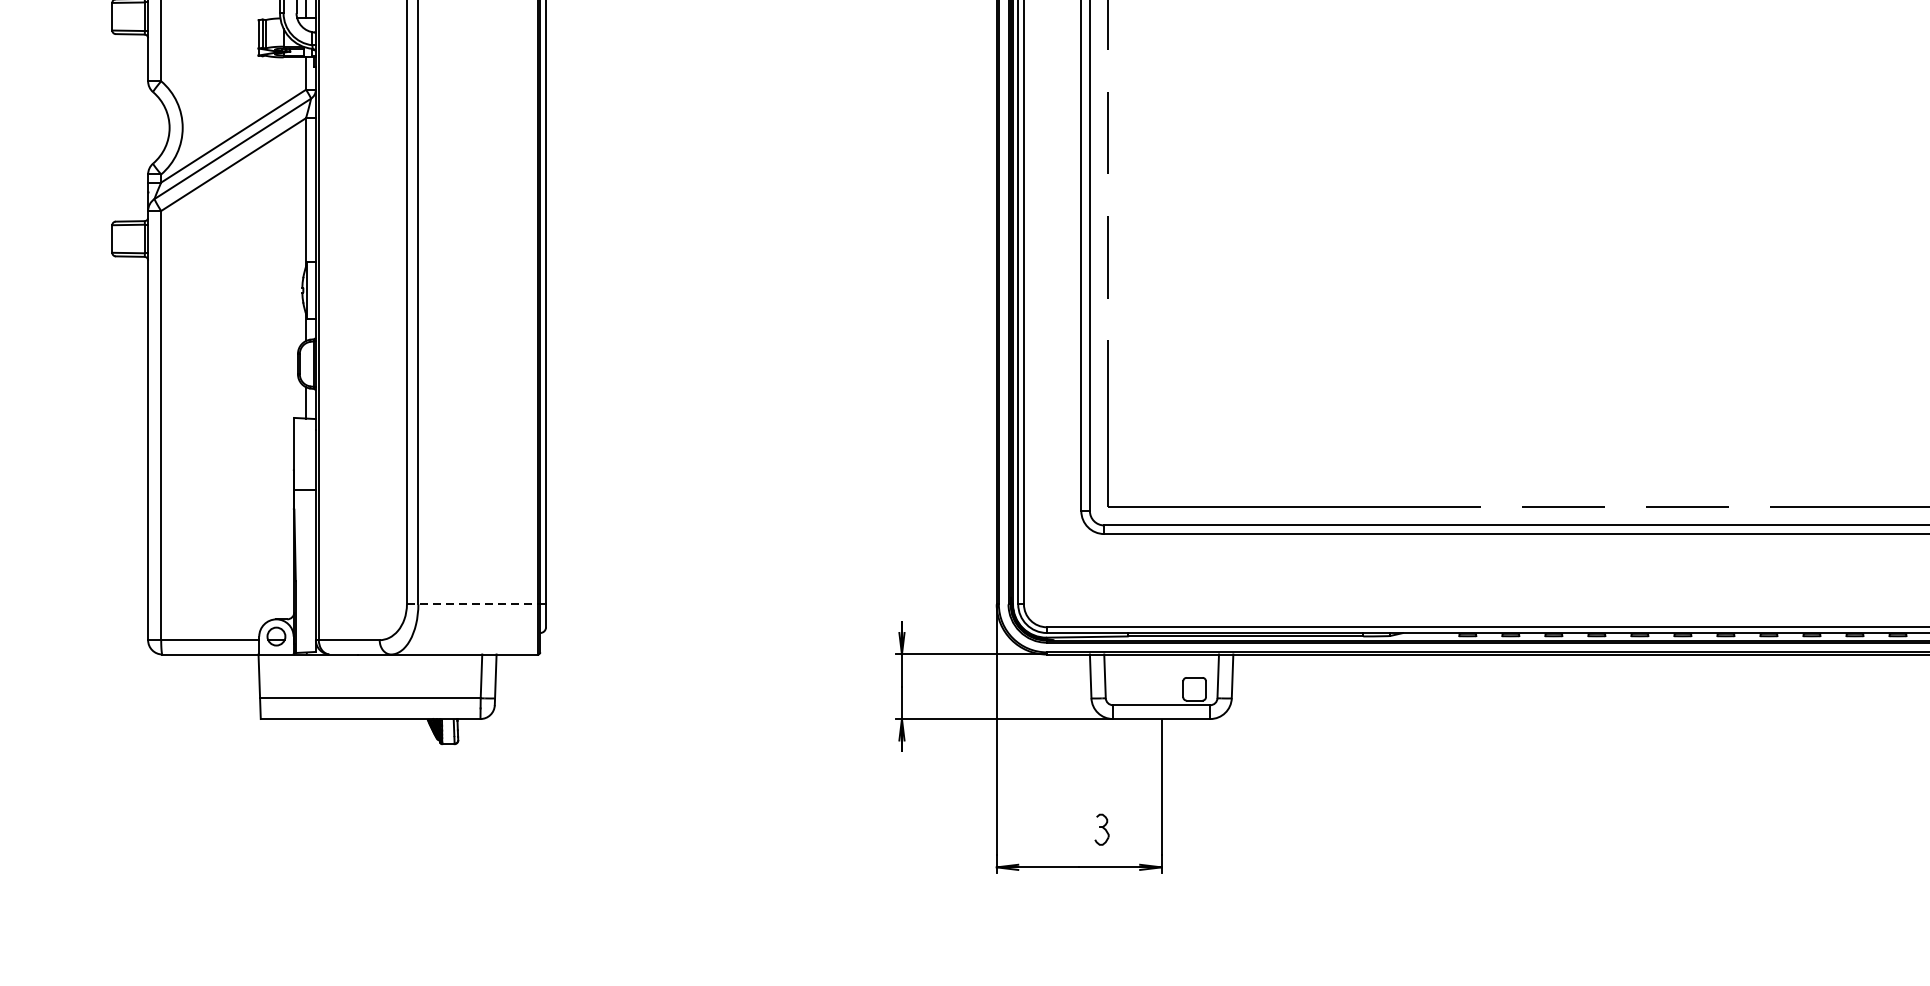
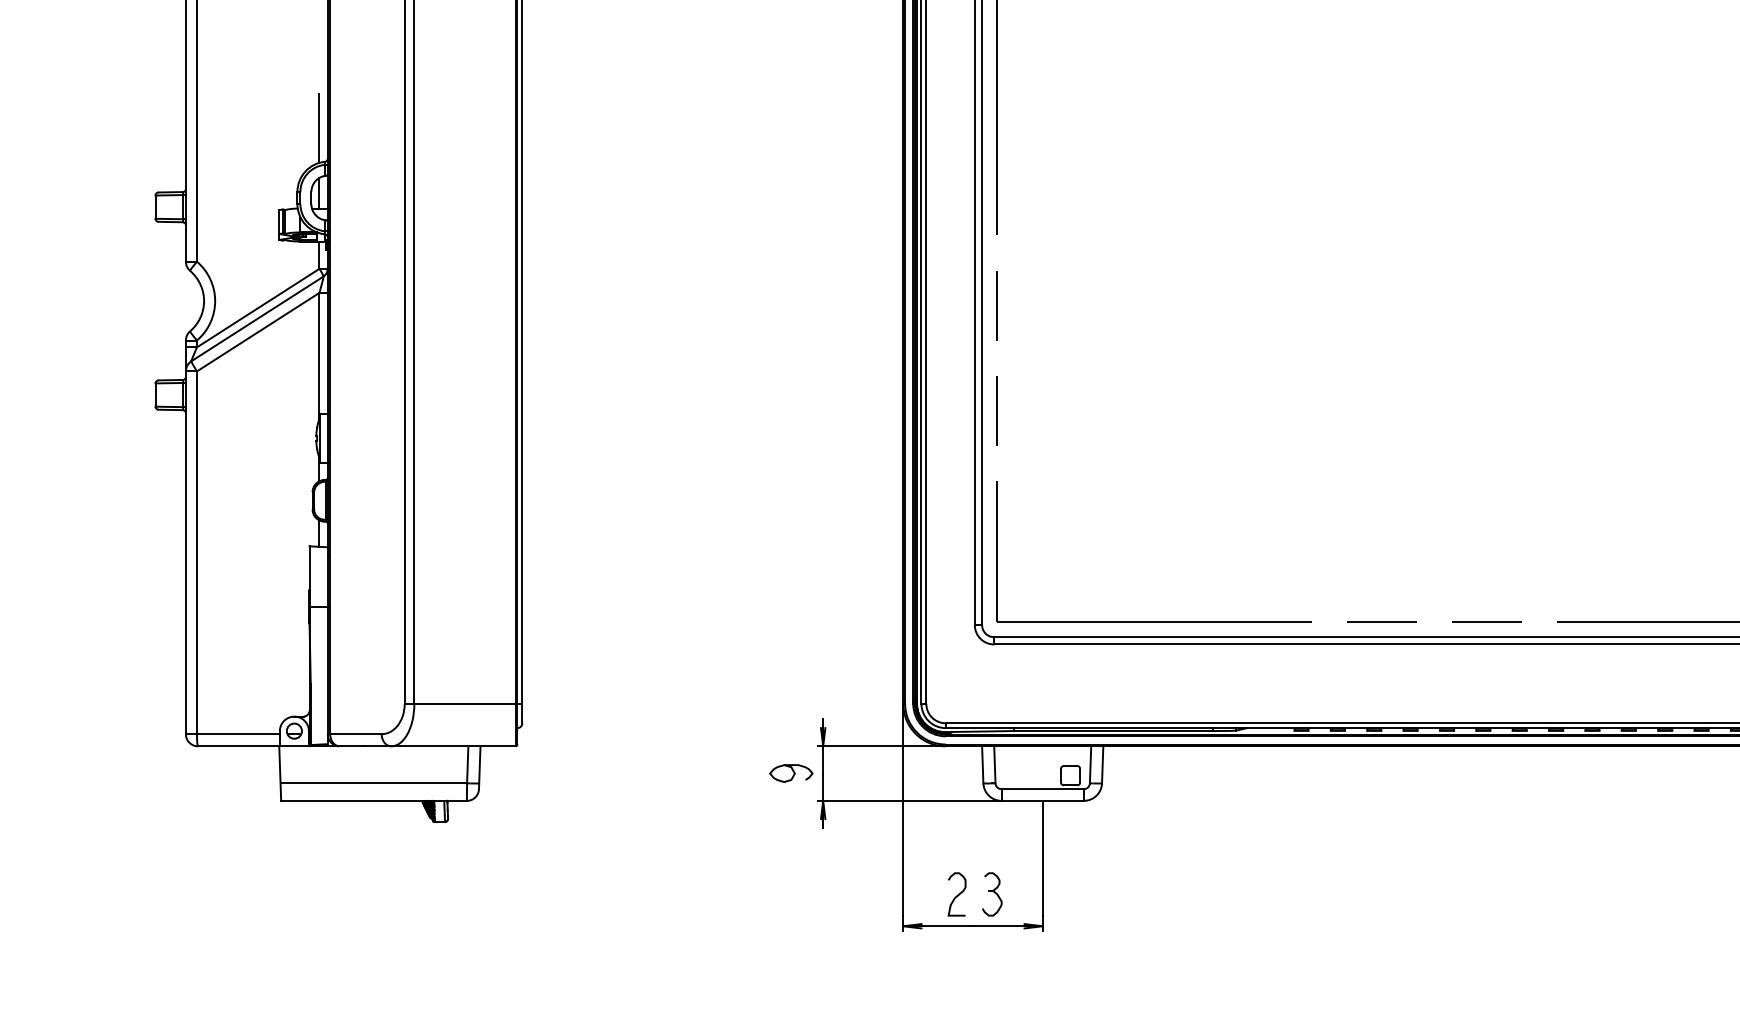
line: (474, 603) -> (461, 703), dashed -> solid
curve: (866, 686) -> (793, 773), added
part: (1059, 829) -> (956, 894), added
part: (1102, 829) -> (992, 894), size x1.67

